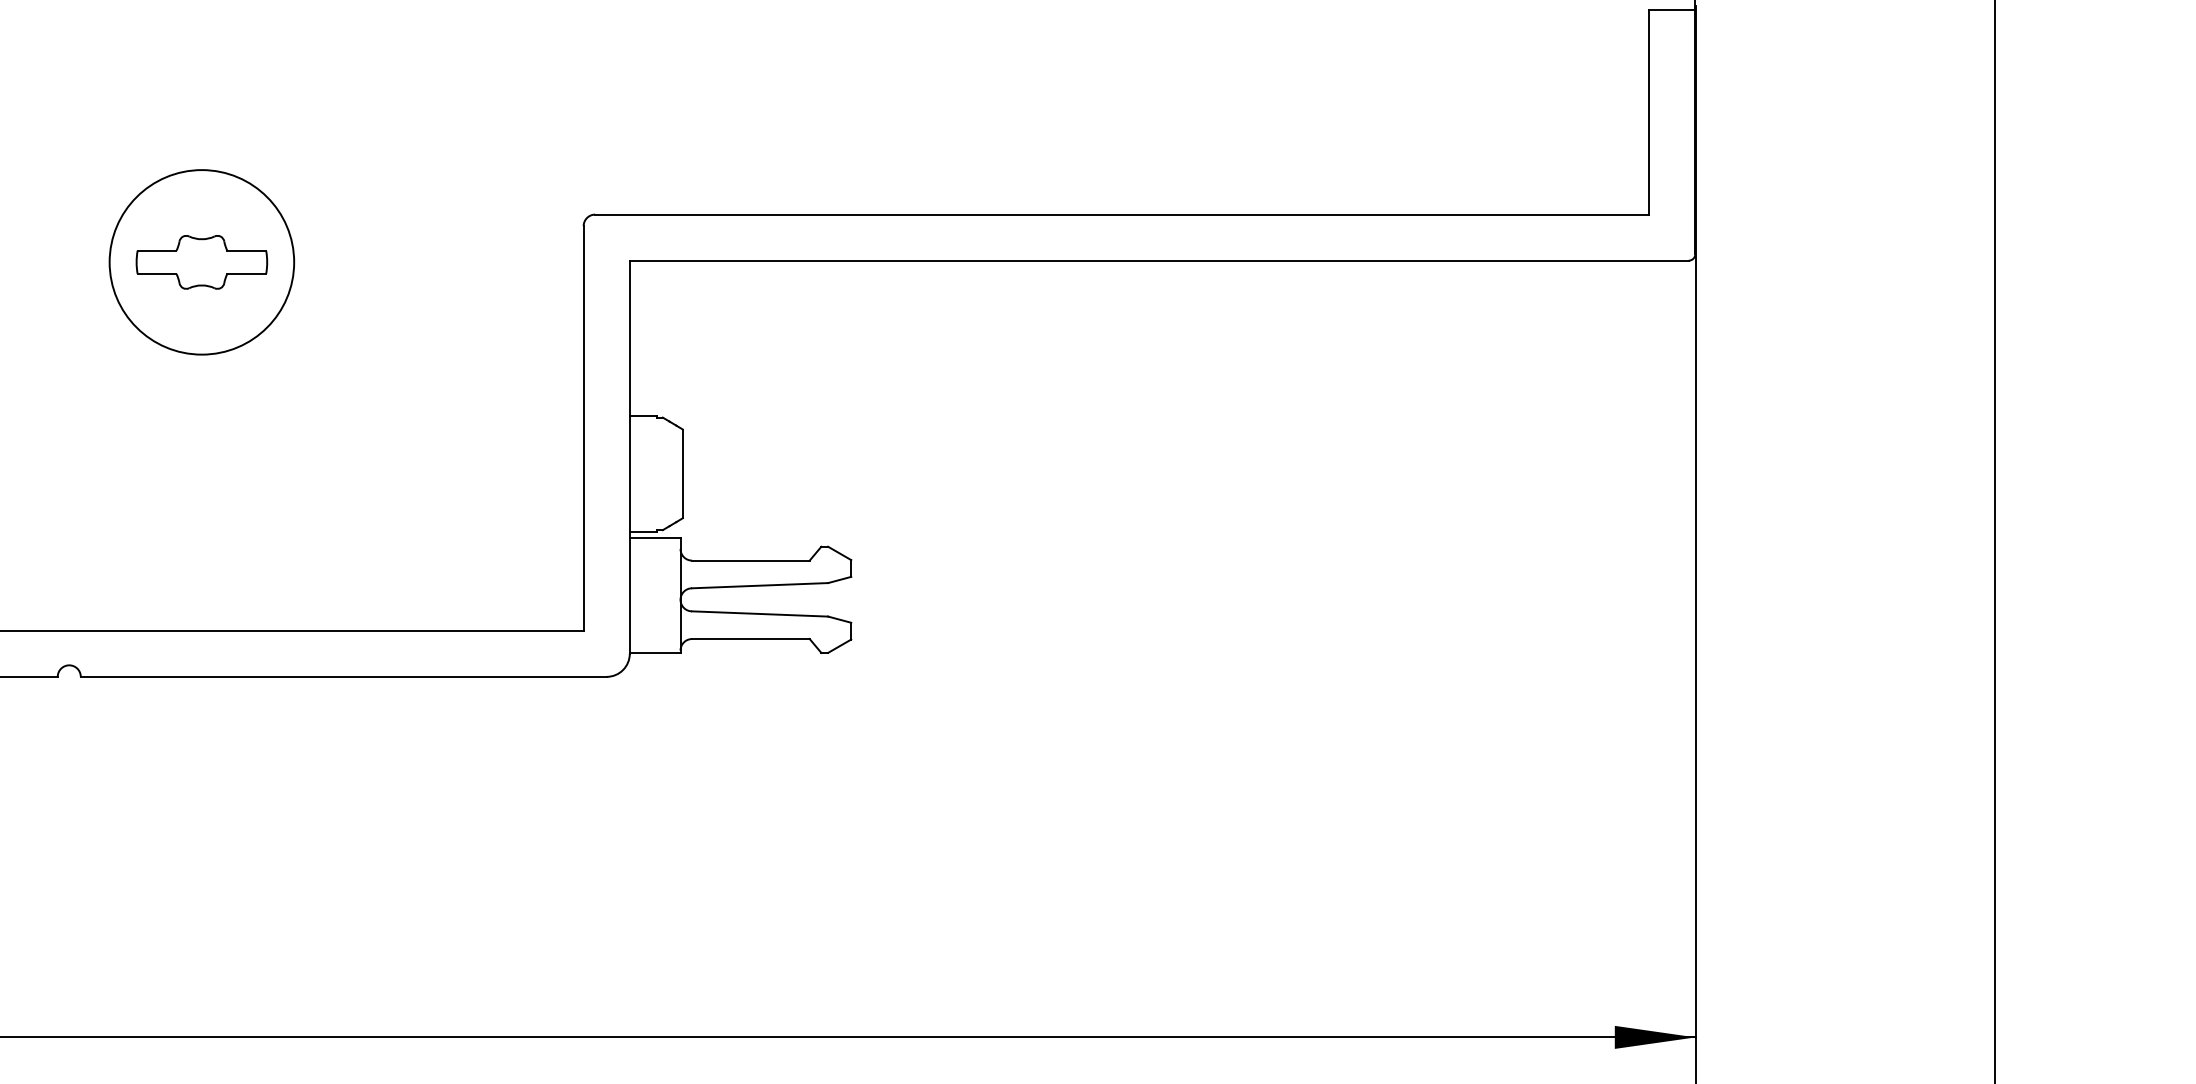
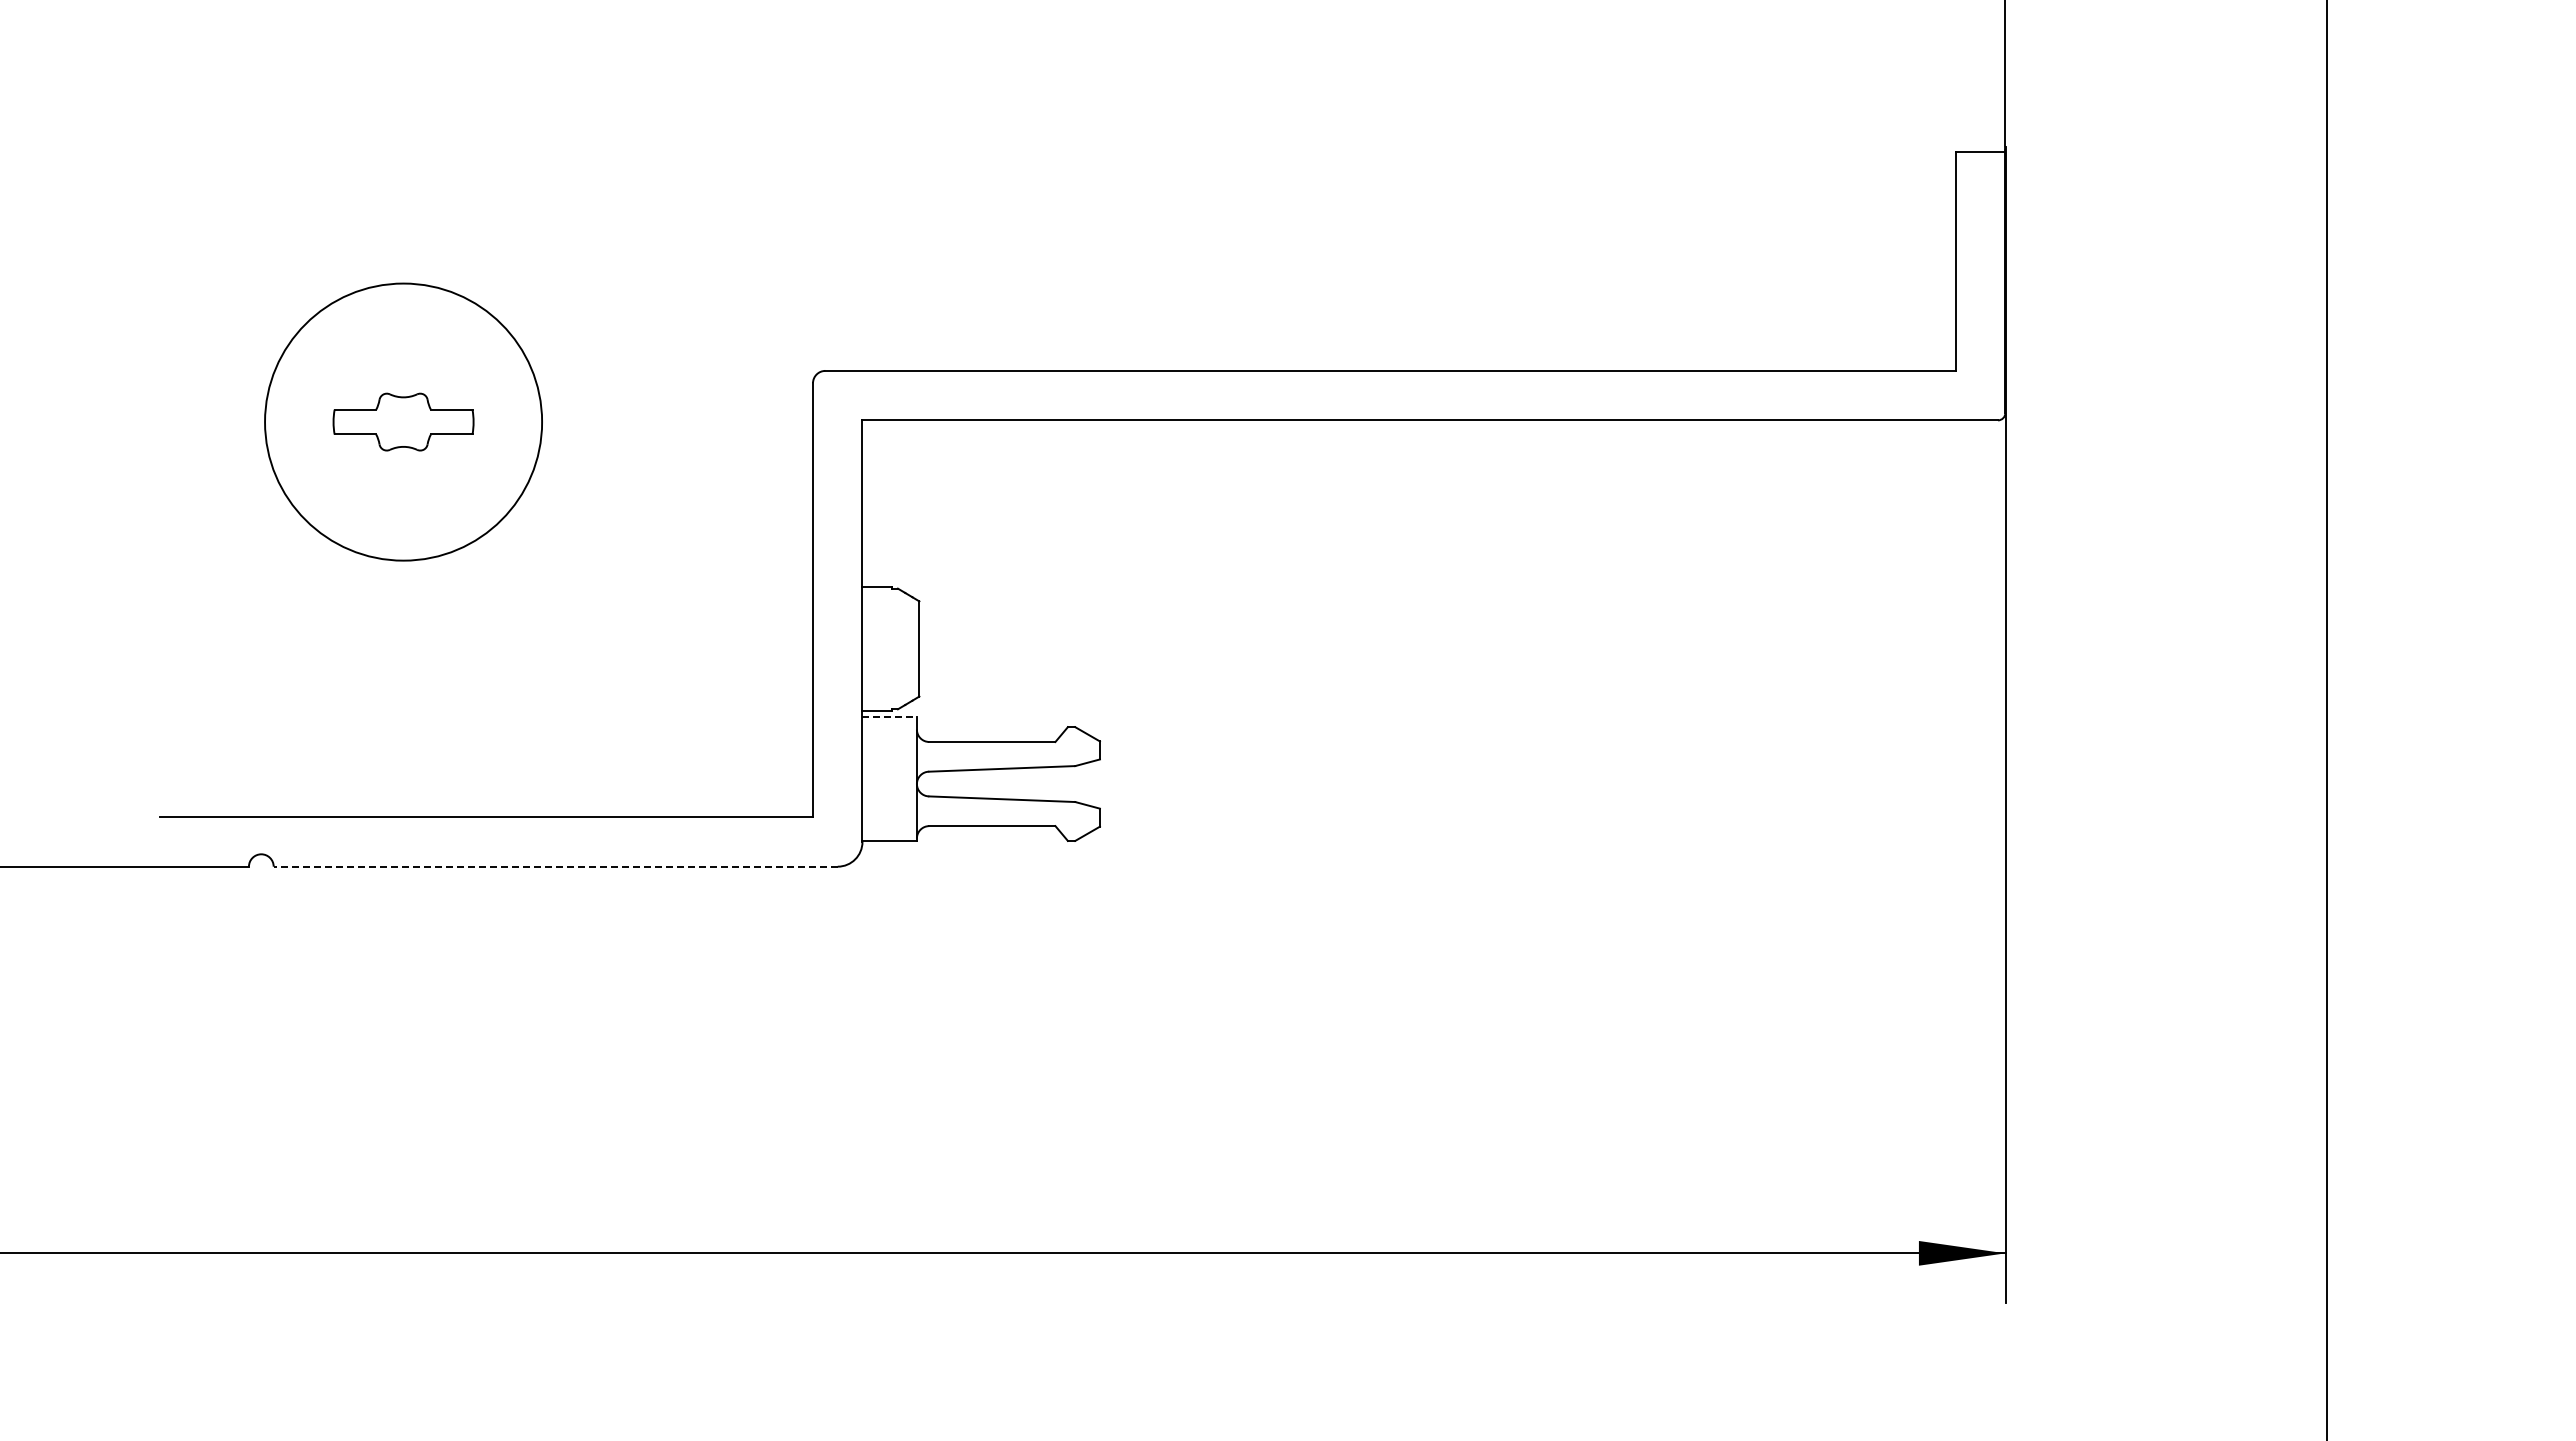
circle: (201, 262) -> (403, 422), size x1.4
line: (655, 537) -> (890, 717), solid -> dashed
line: (343, 676) -> (555, 866), solid -> dashed

